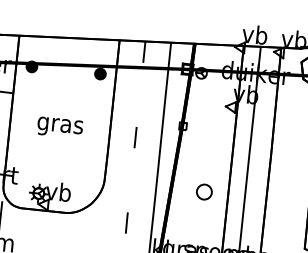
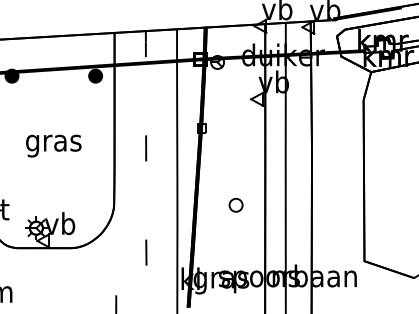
part: (203, 191) -> (235, 204), size x0.71

